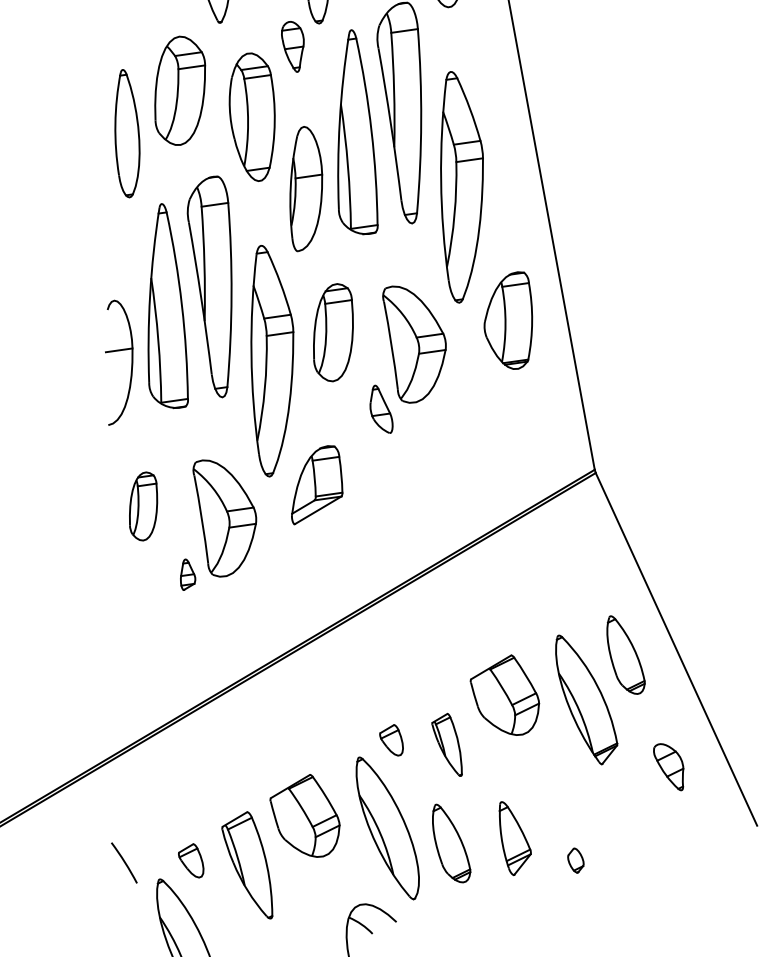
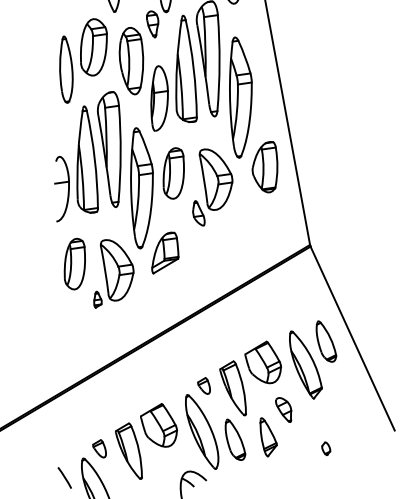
part: (142, 505) -> (74, 263), size x1.43
part: (445, 745) -> (232, 388), size x1.67
part: (668, 766) -> (283, 409), moved
part: (576, 860) -> (326, 448), moved
line: (123, 862) -> (64, 477), moved

